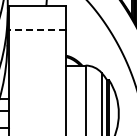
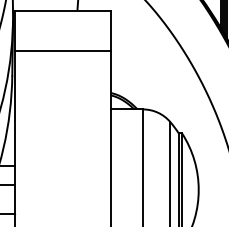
line: (37, 30) -> (62, 50), dashed -> solid

